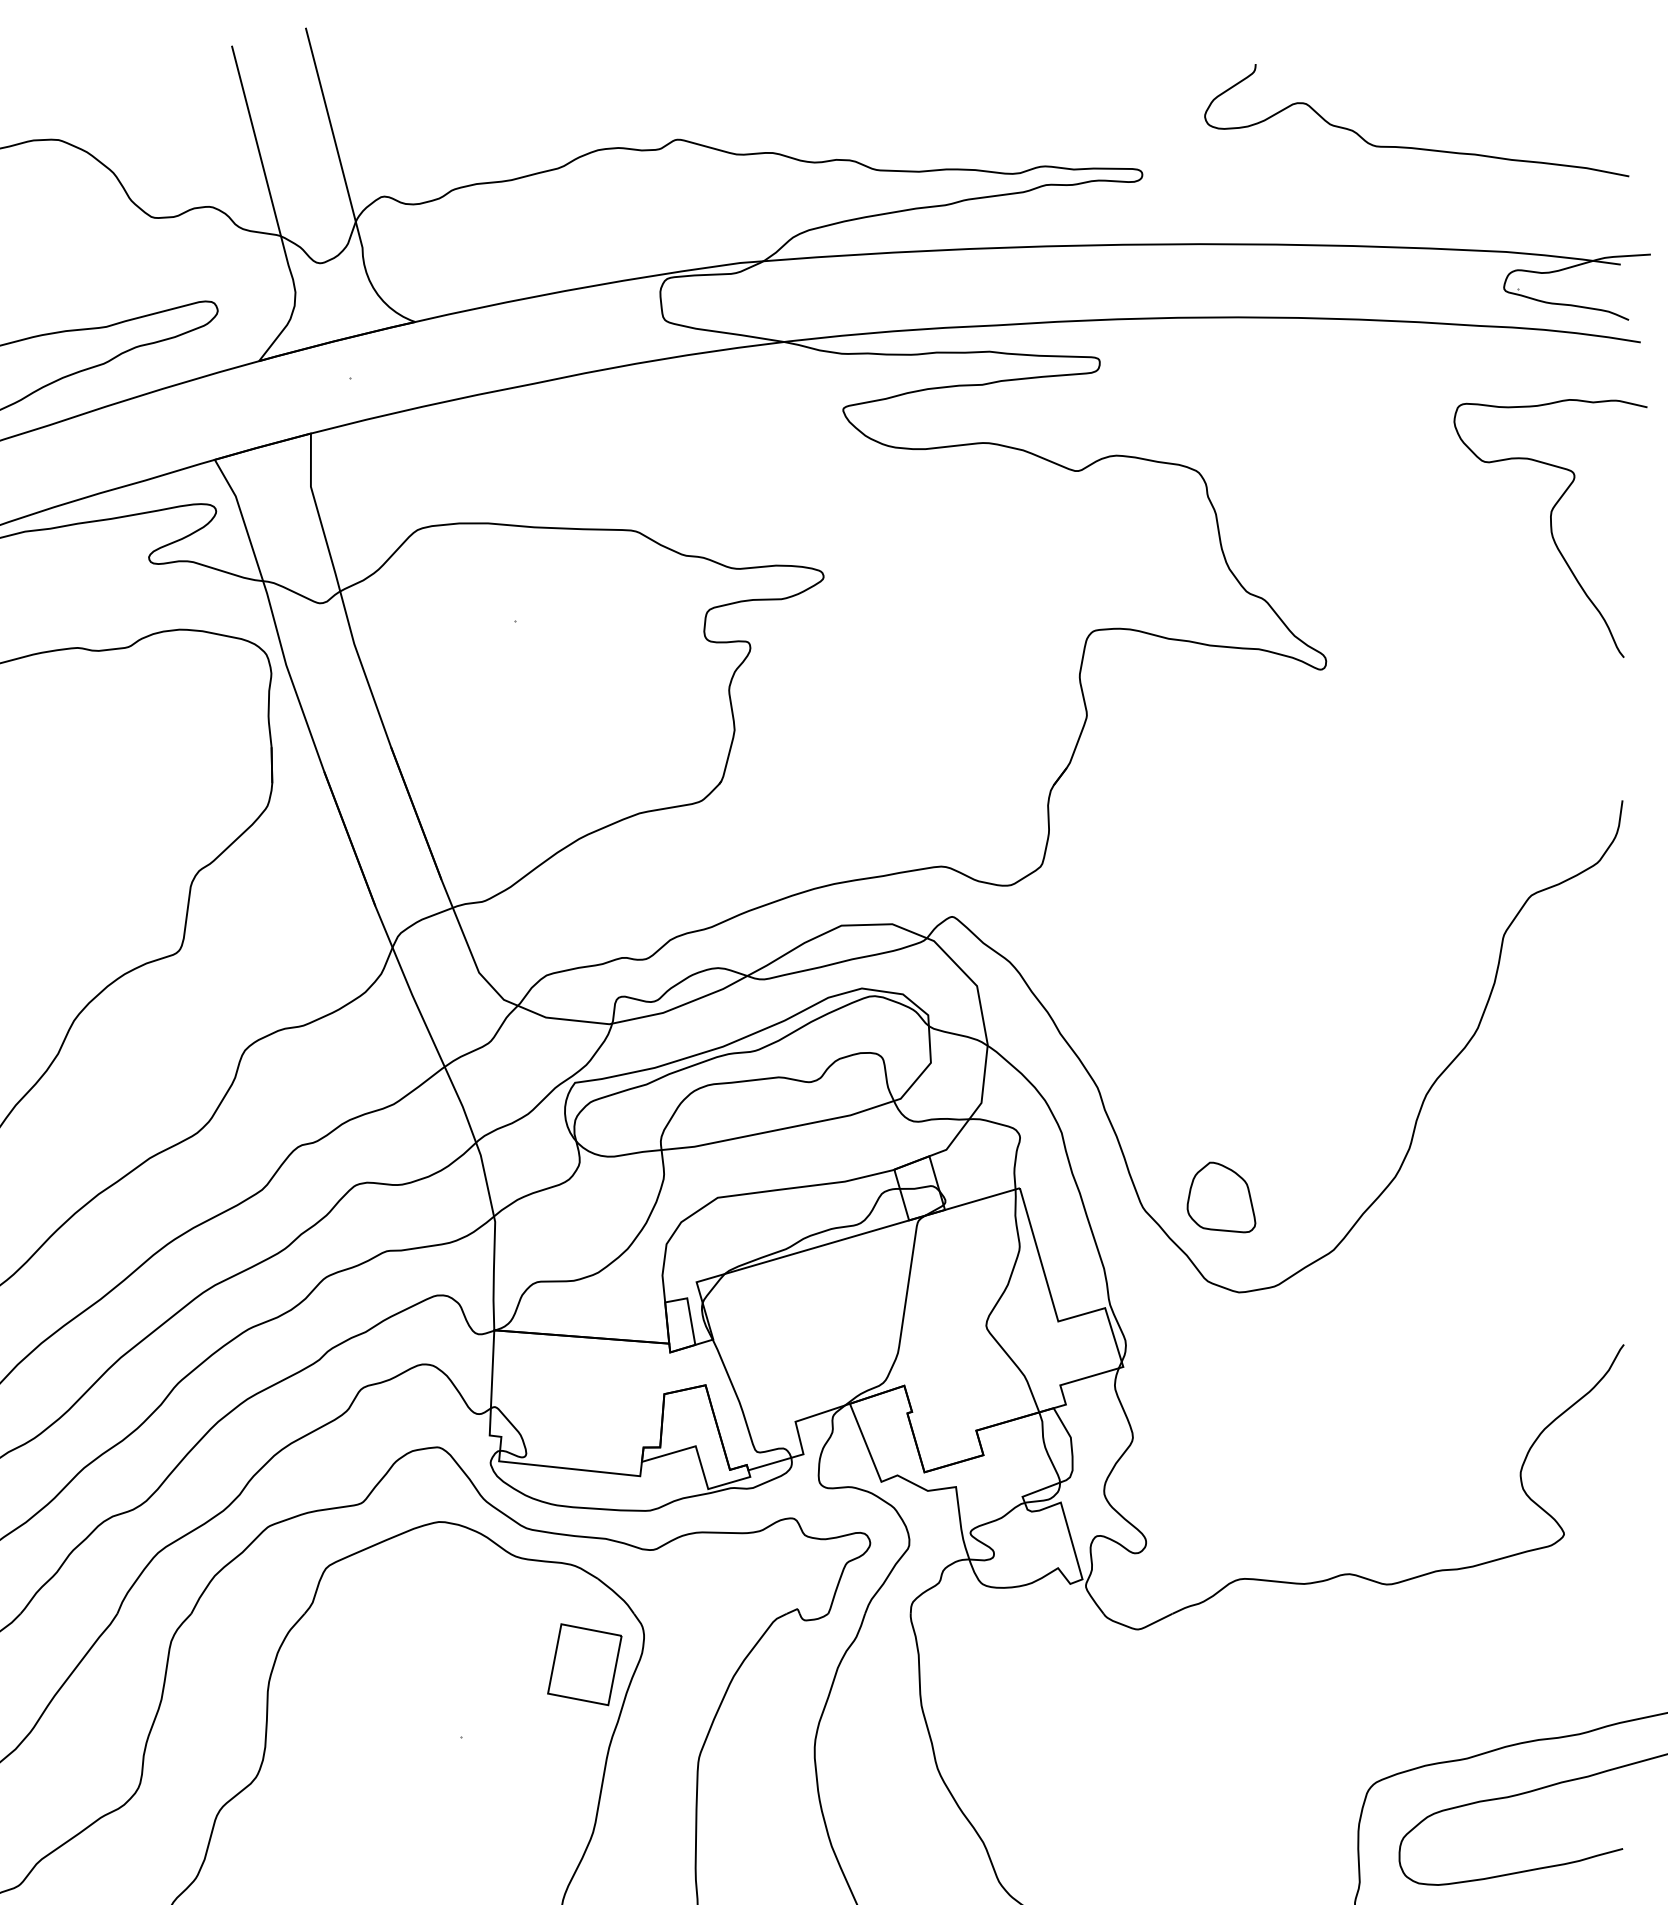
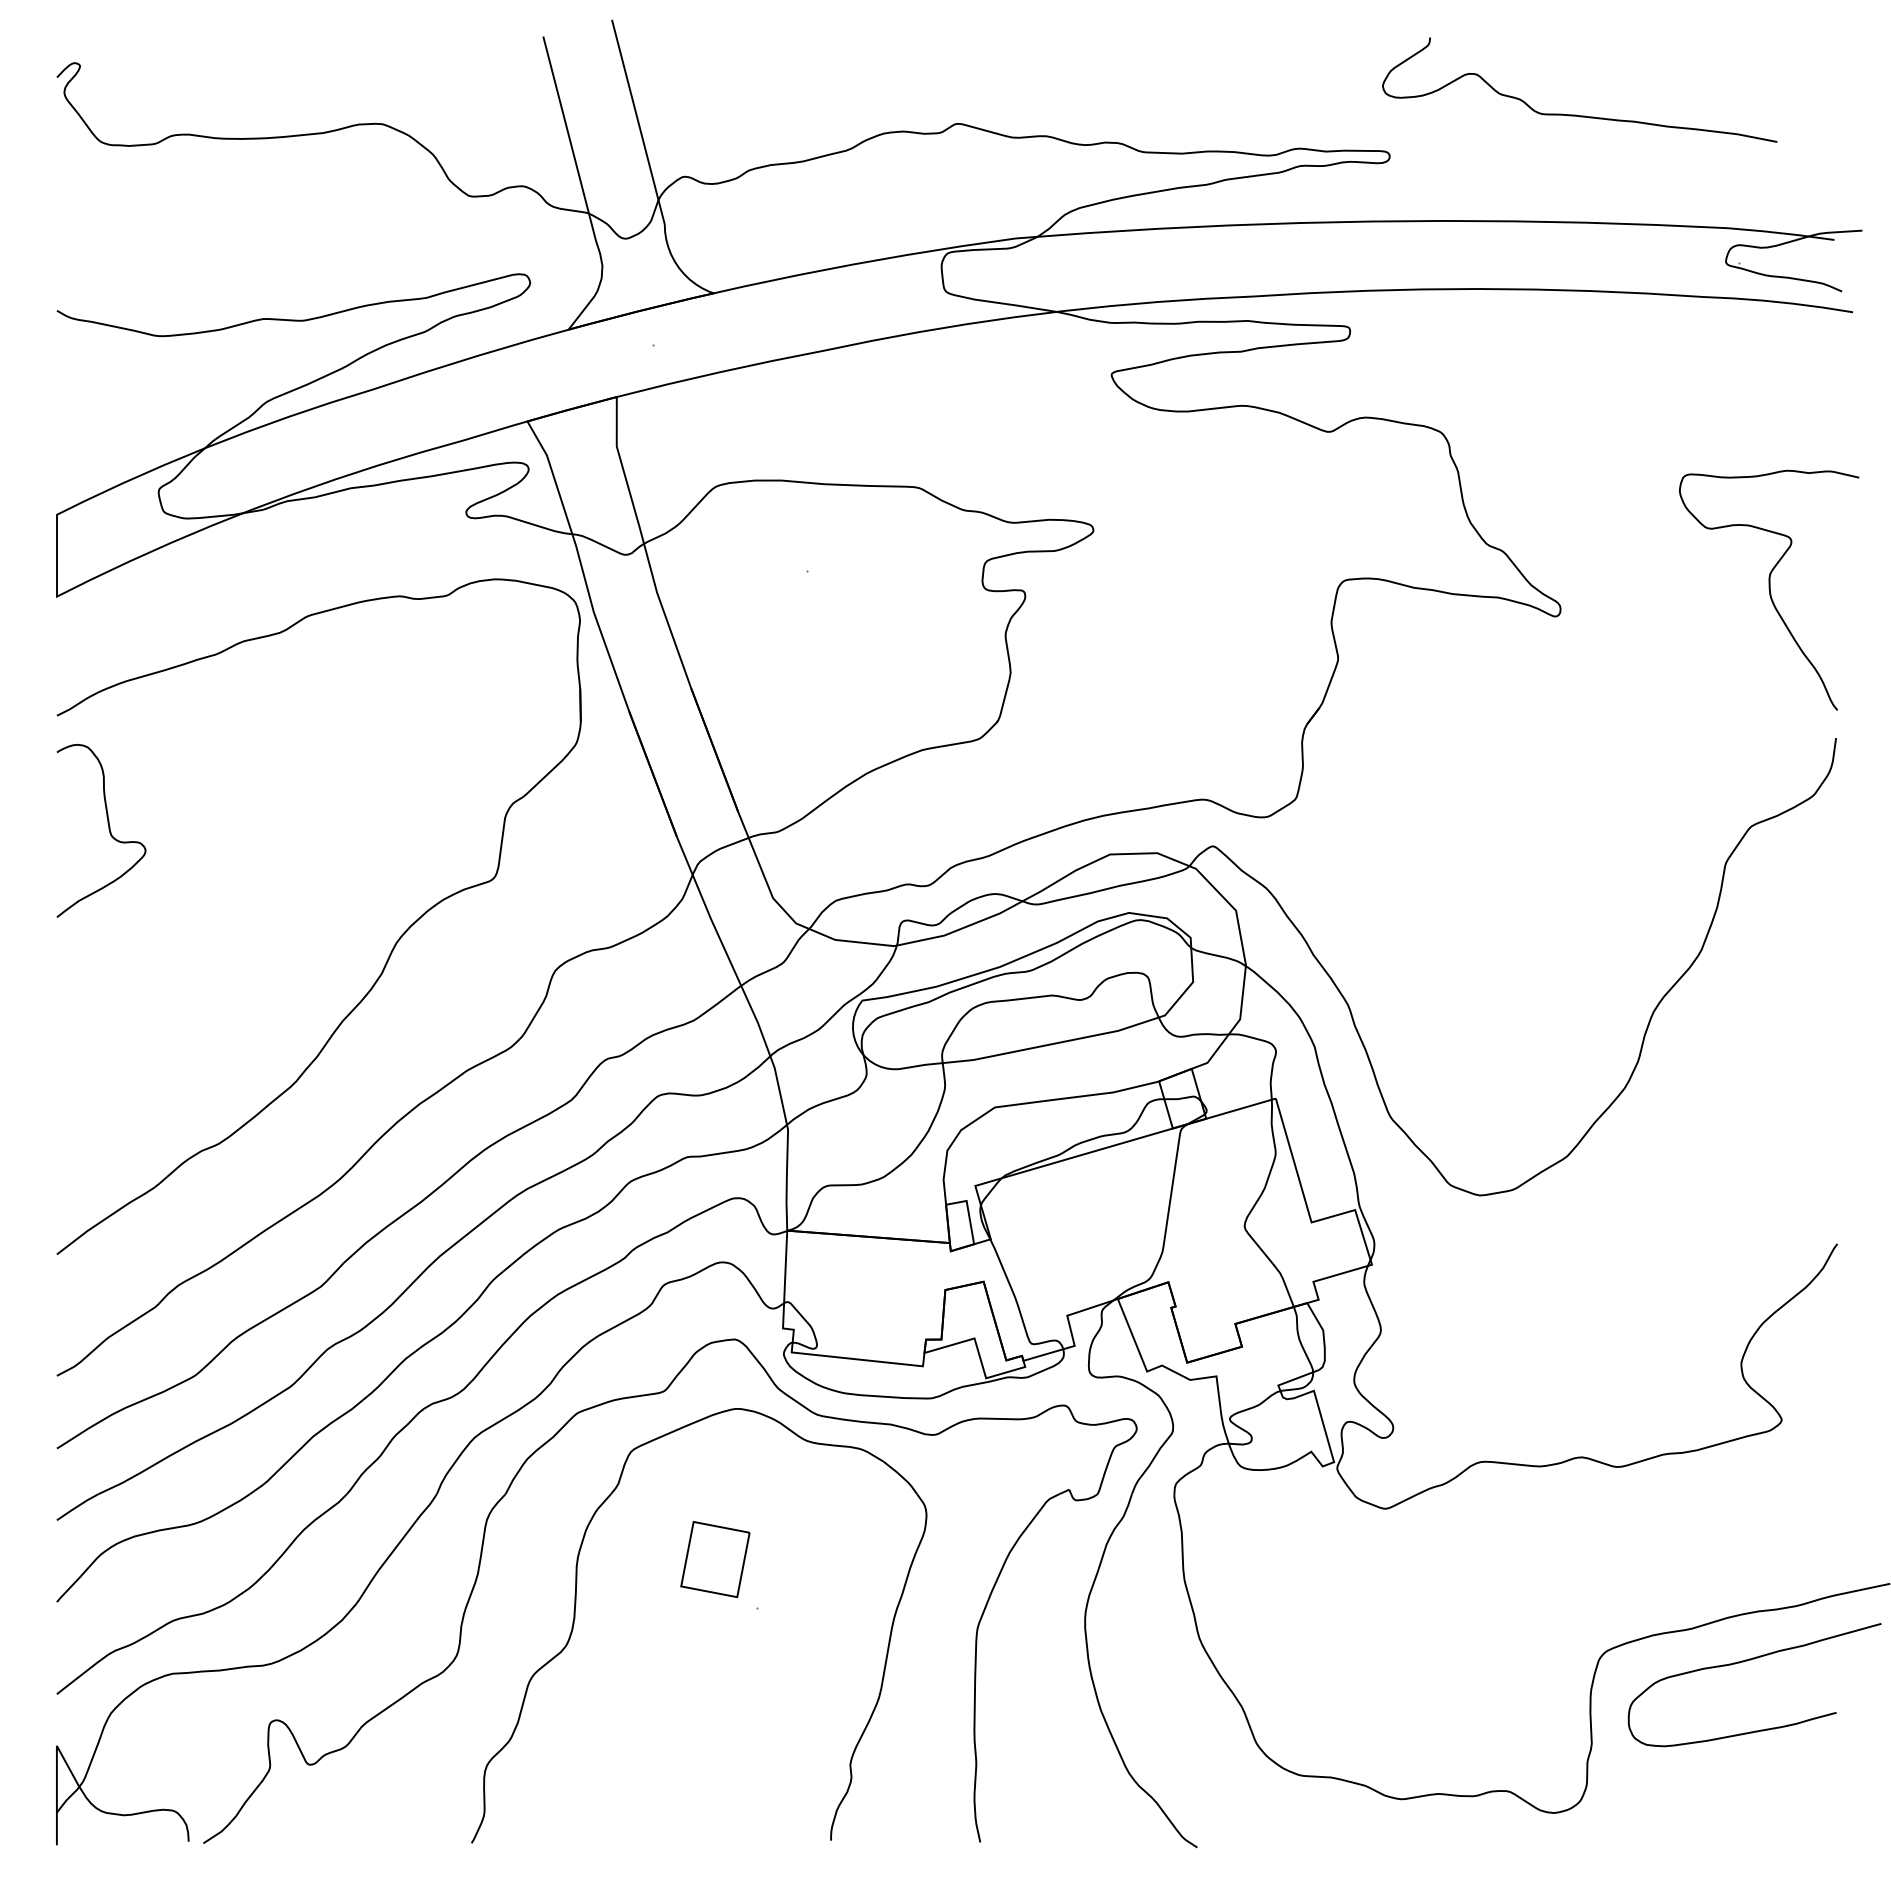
curve: (1413, 146) -> (1576, 114), moved
curve: (1550, 527) -> (1769, 589), moved
part: (1220, 1197) -> (1462, 1107), removed
part: (584, 1664) -> (715, 1559), moved

